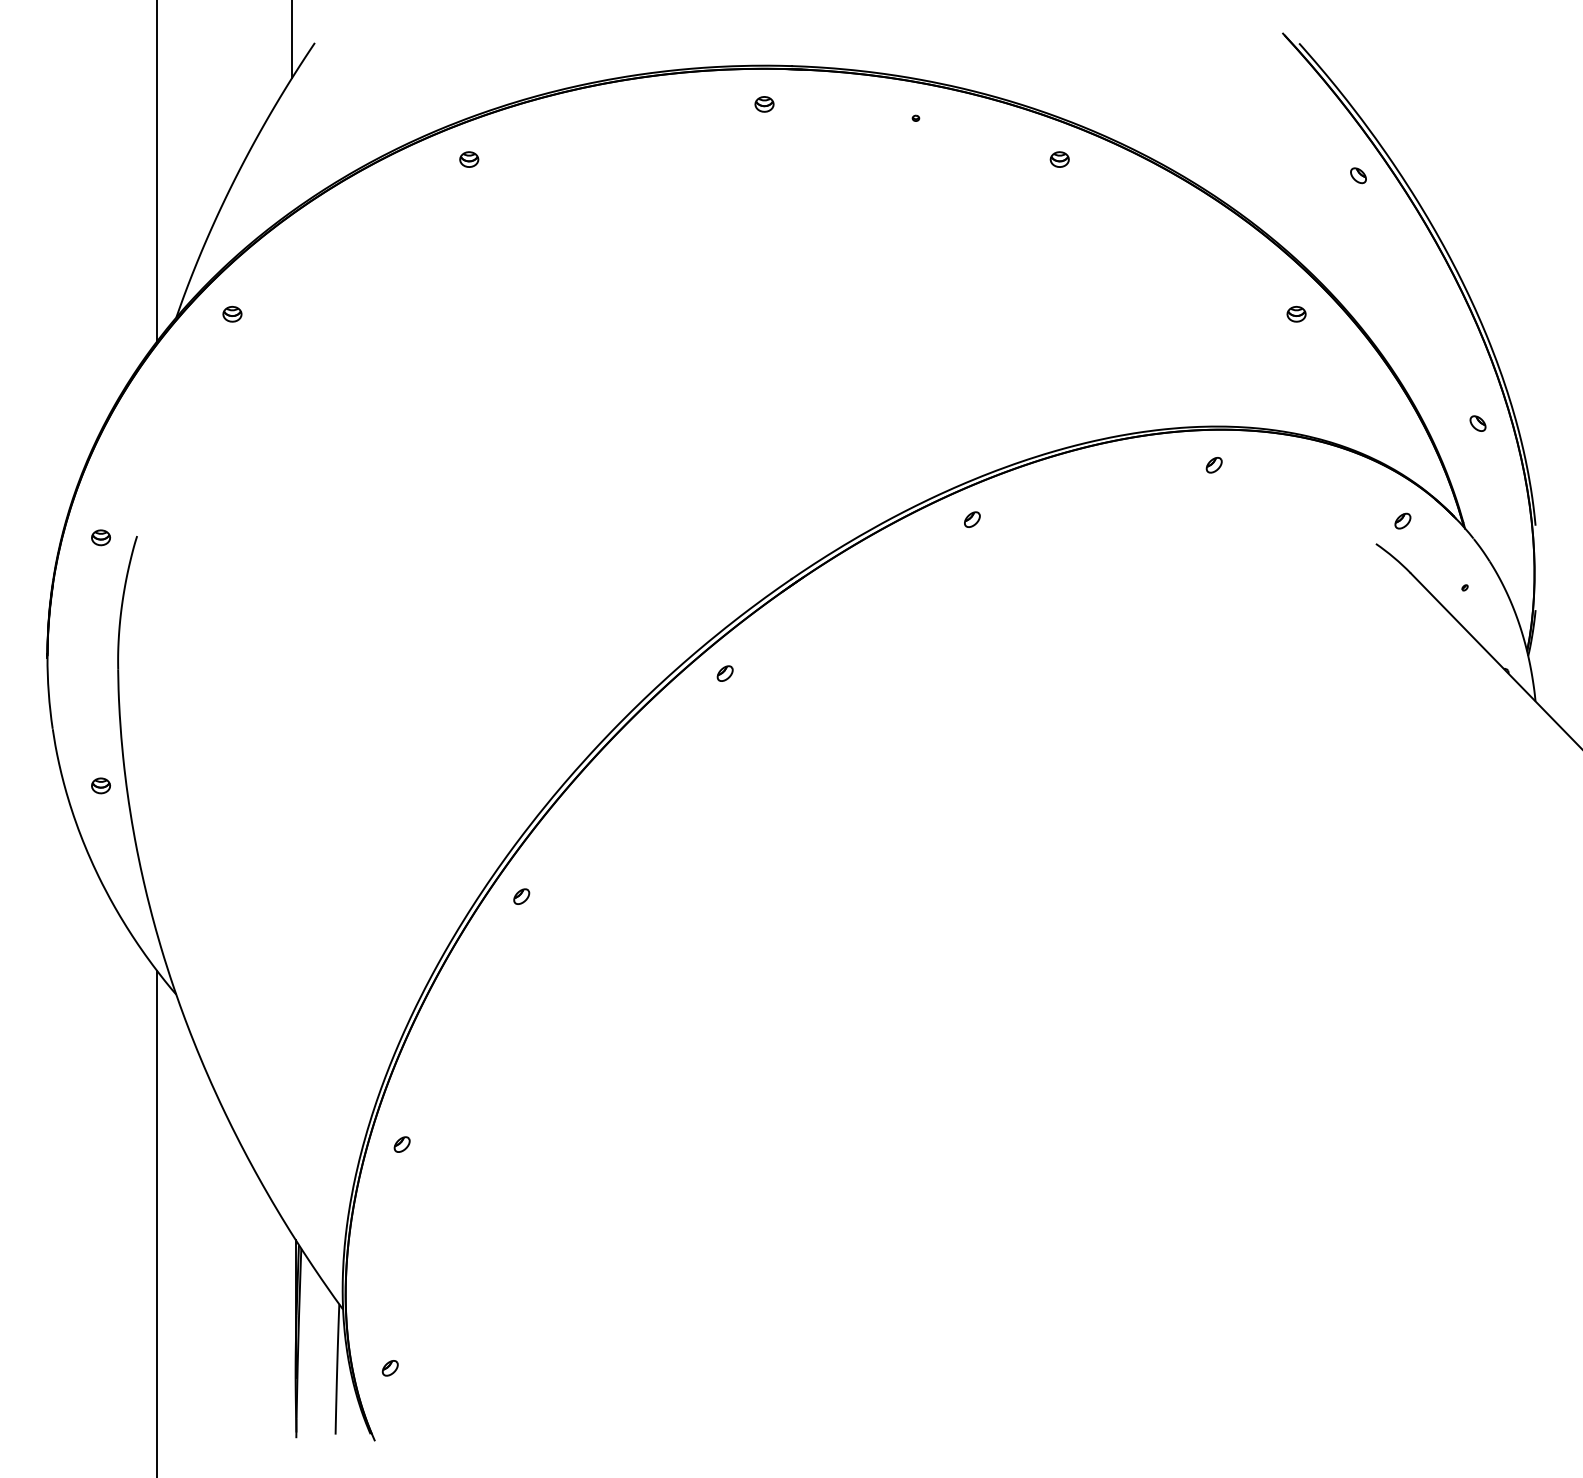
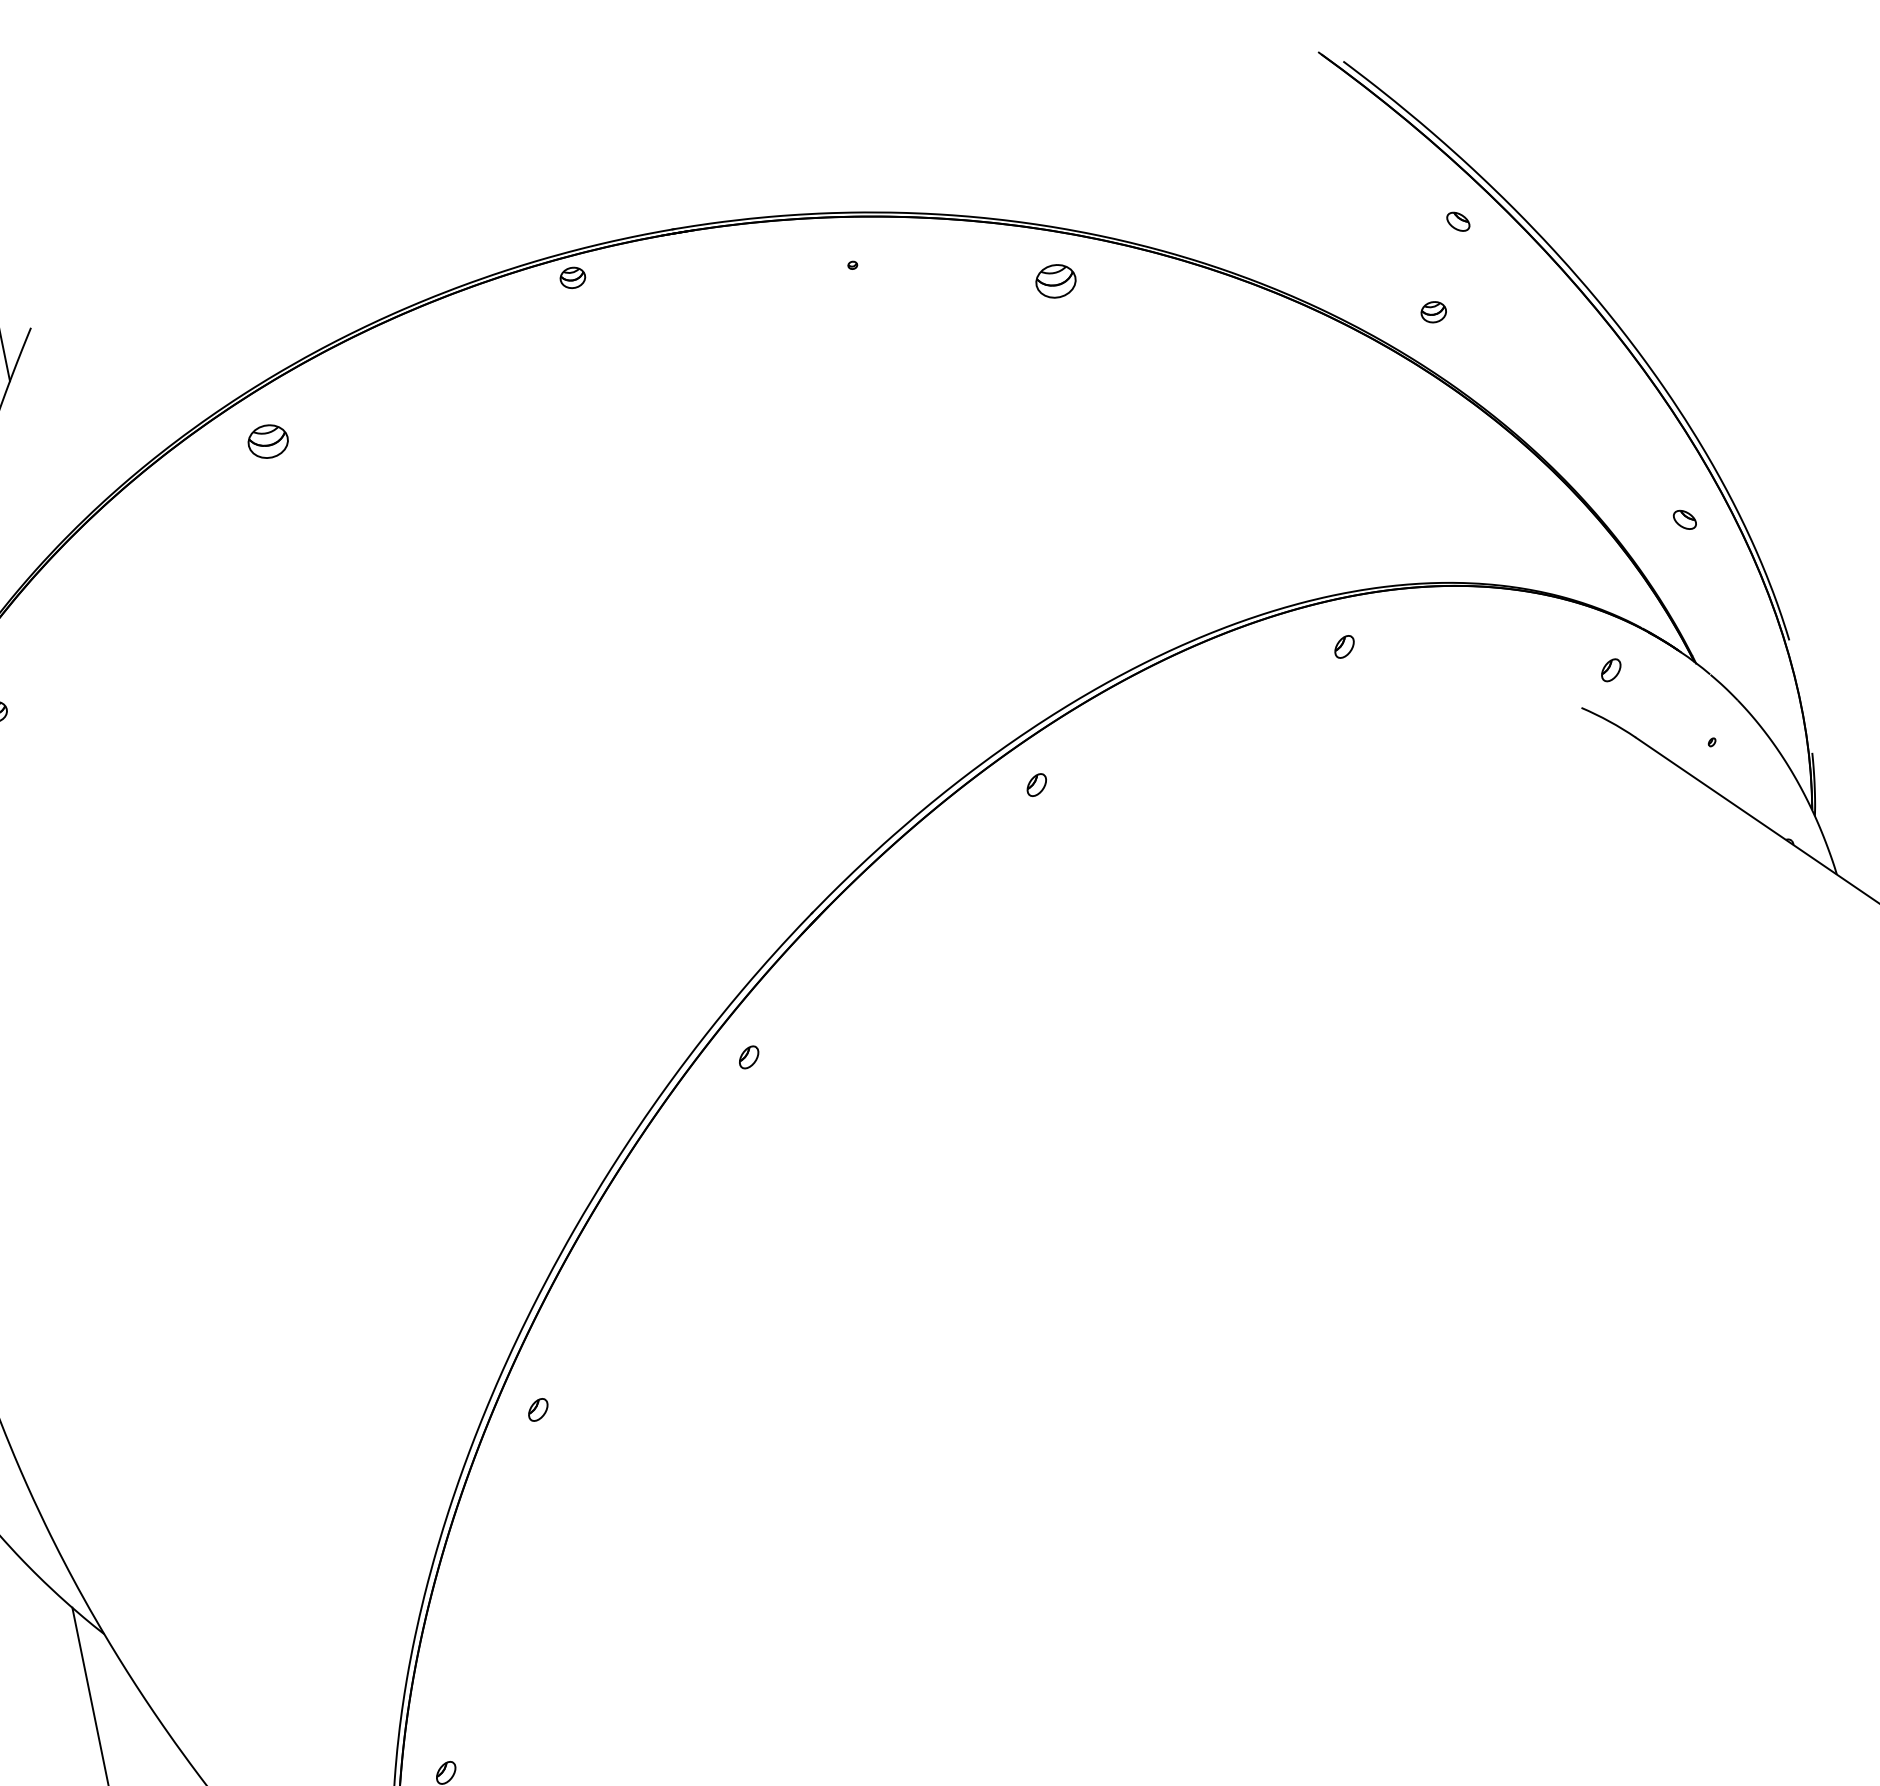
part: (764, 104) -> (572, 278), moved
part: (469, 159) -> (268, 441), size x1.6
part: (1059, 159) -> (1055, 281), size x1.6
part: (1296, 314) -> (1433, 312), moved

